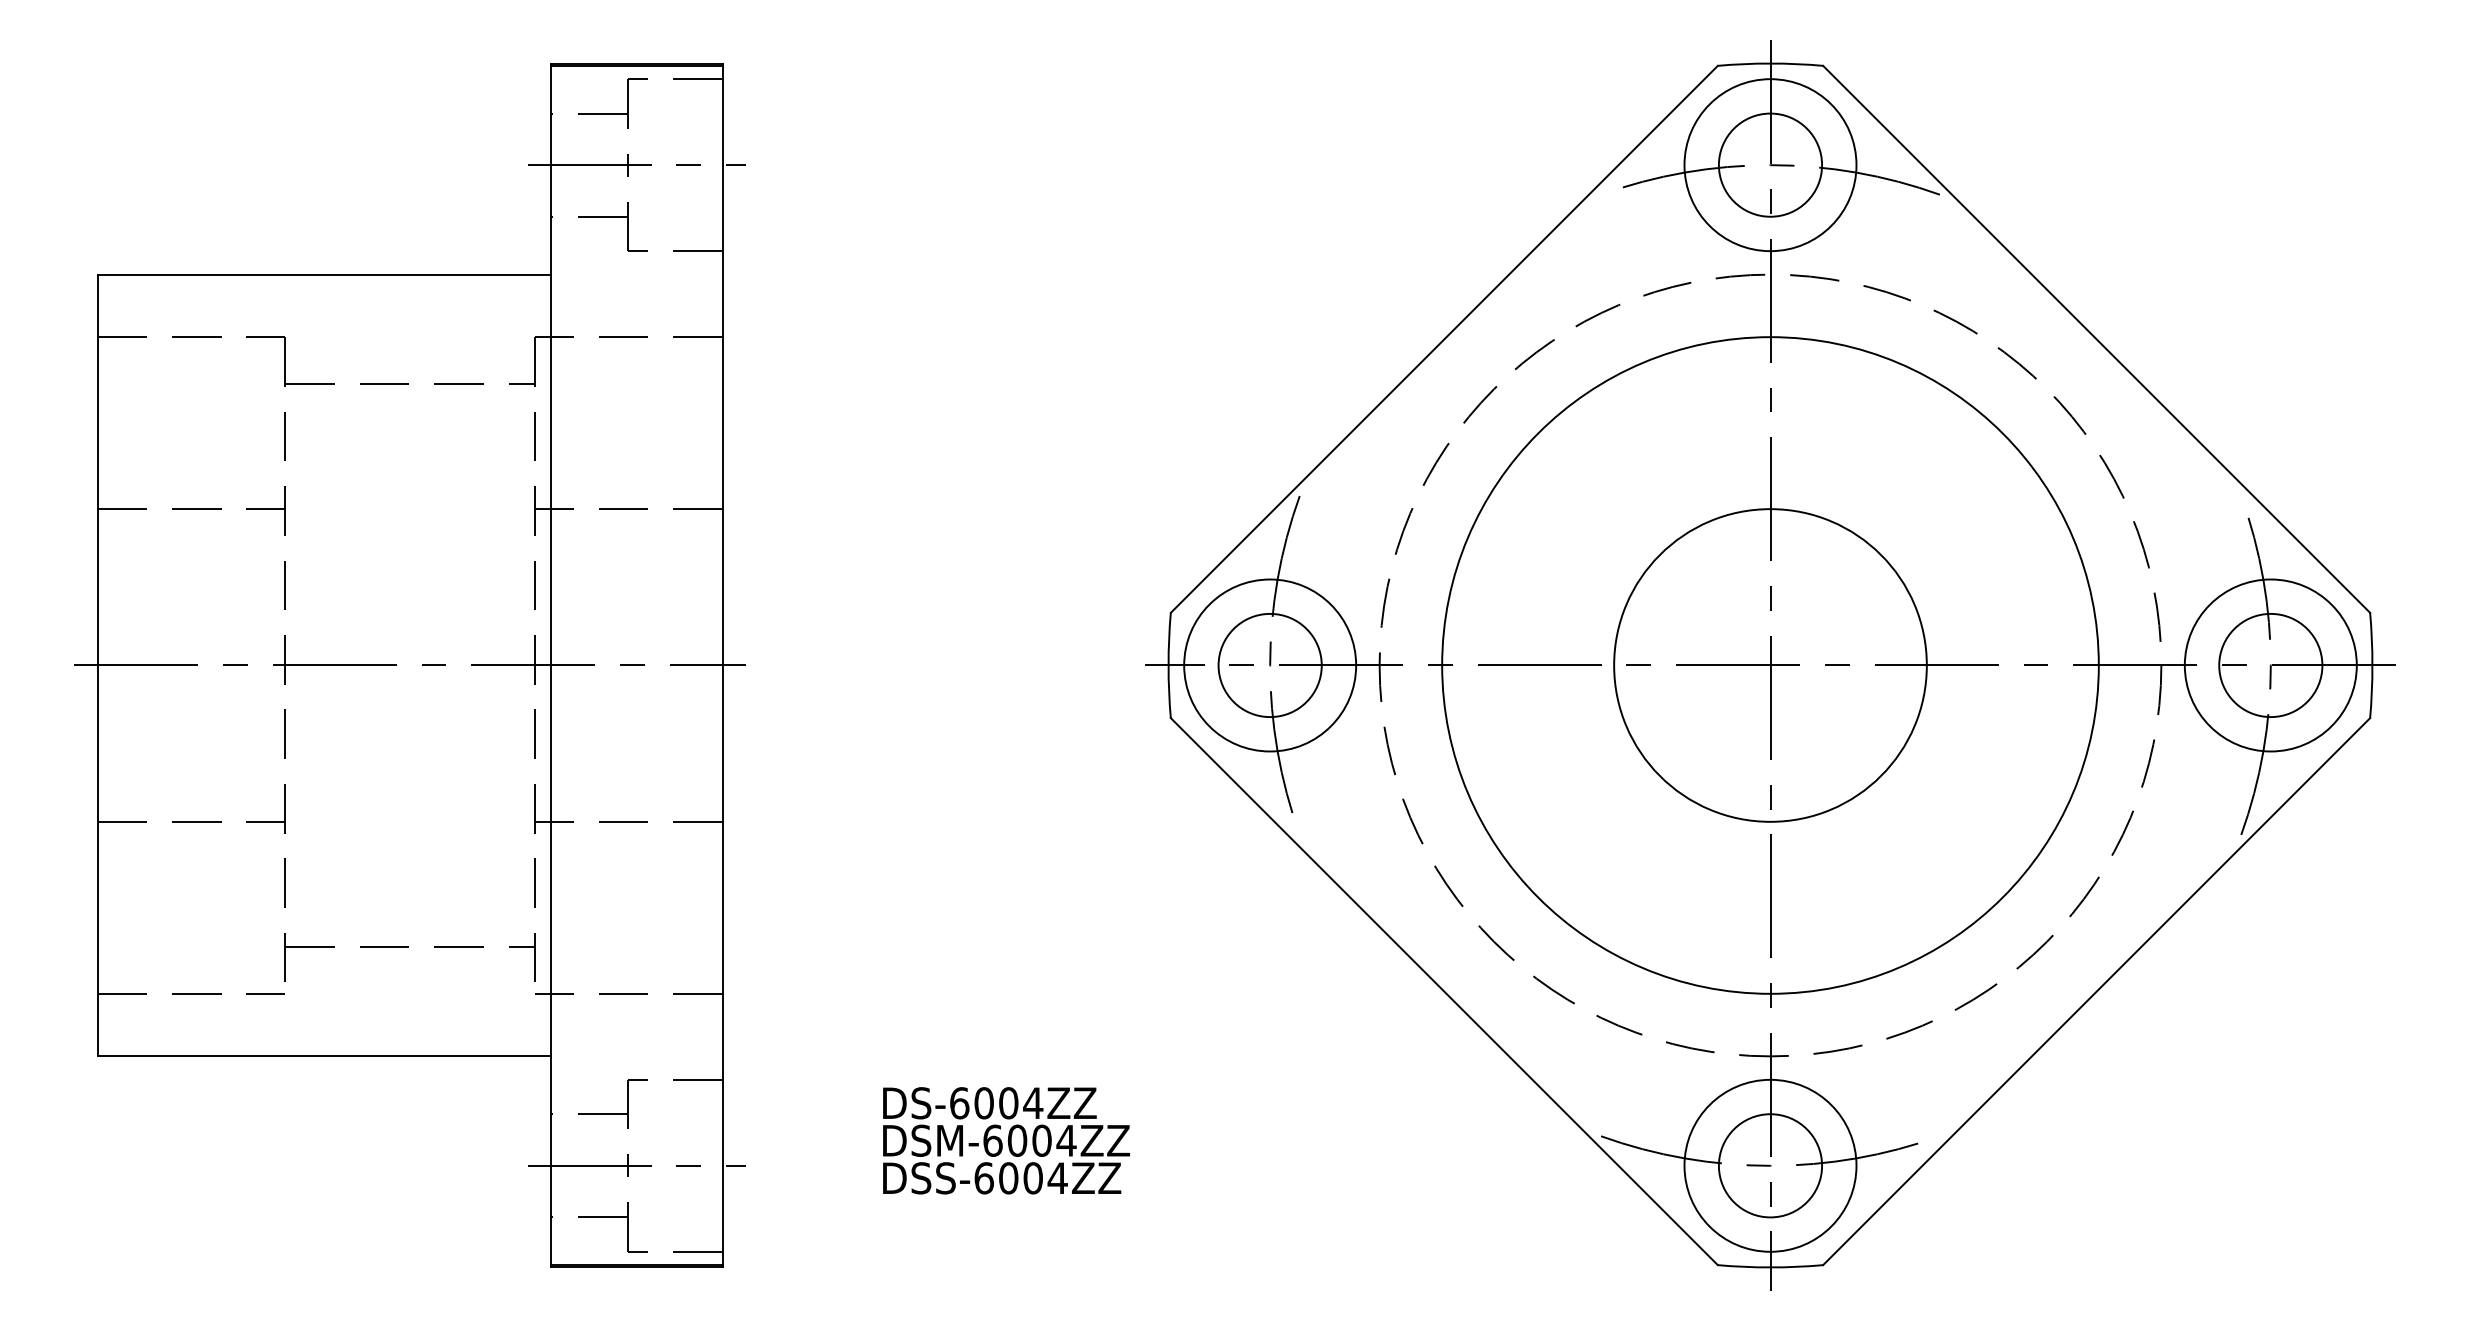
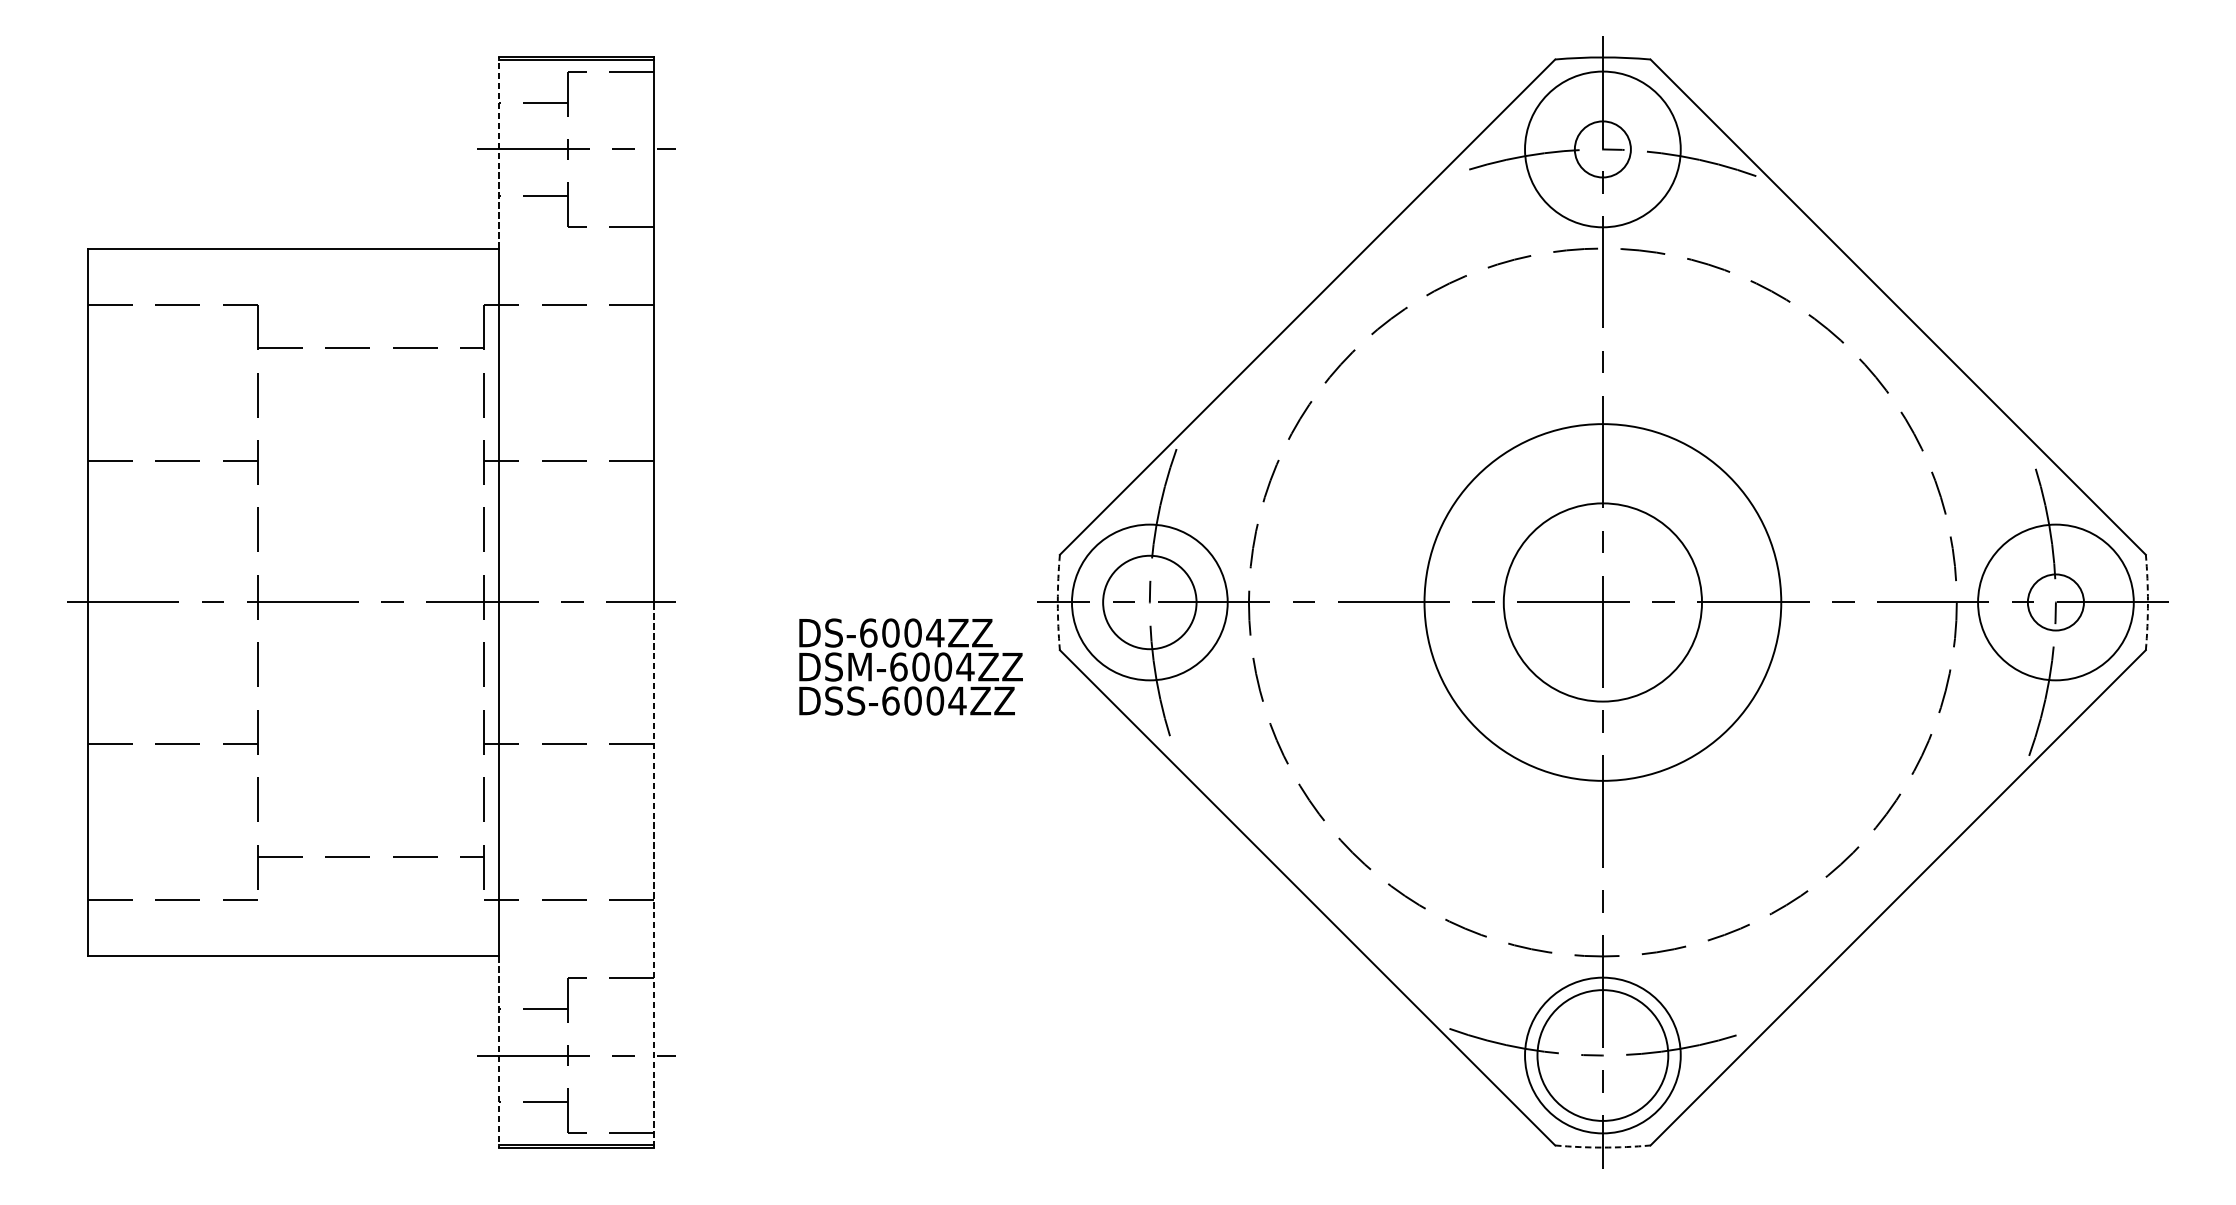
circle: (1770, 164) -> (1602, 148), size x0.6
line: (550, 169) -> (498, 153), solid -> dashed
arc: (1168, 665) -> (1057, 602), solid -> dashed
circle: (1770, 665) -> (1602, 602), size x0.6
circle: (1770, 665) -> (1602, 602), size x0.7
circle: (2270, 665) -> (2055, 602), size x0.6
arc: (2372, 665) -> (2148, 602), solid -> dashed
line: (722, 966) -> (653, 875), solid -> dashed
text: (1006, 1140) -> (911, 666), moved
line: (550, 1161) -> (498, 1051), solid -> dashed
circle: (1770, 1165) -> (1602, 1055), size x1.4
arc: (1770, 1267) -> (1602, 1147), solid -> dashed

